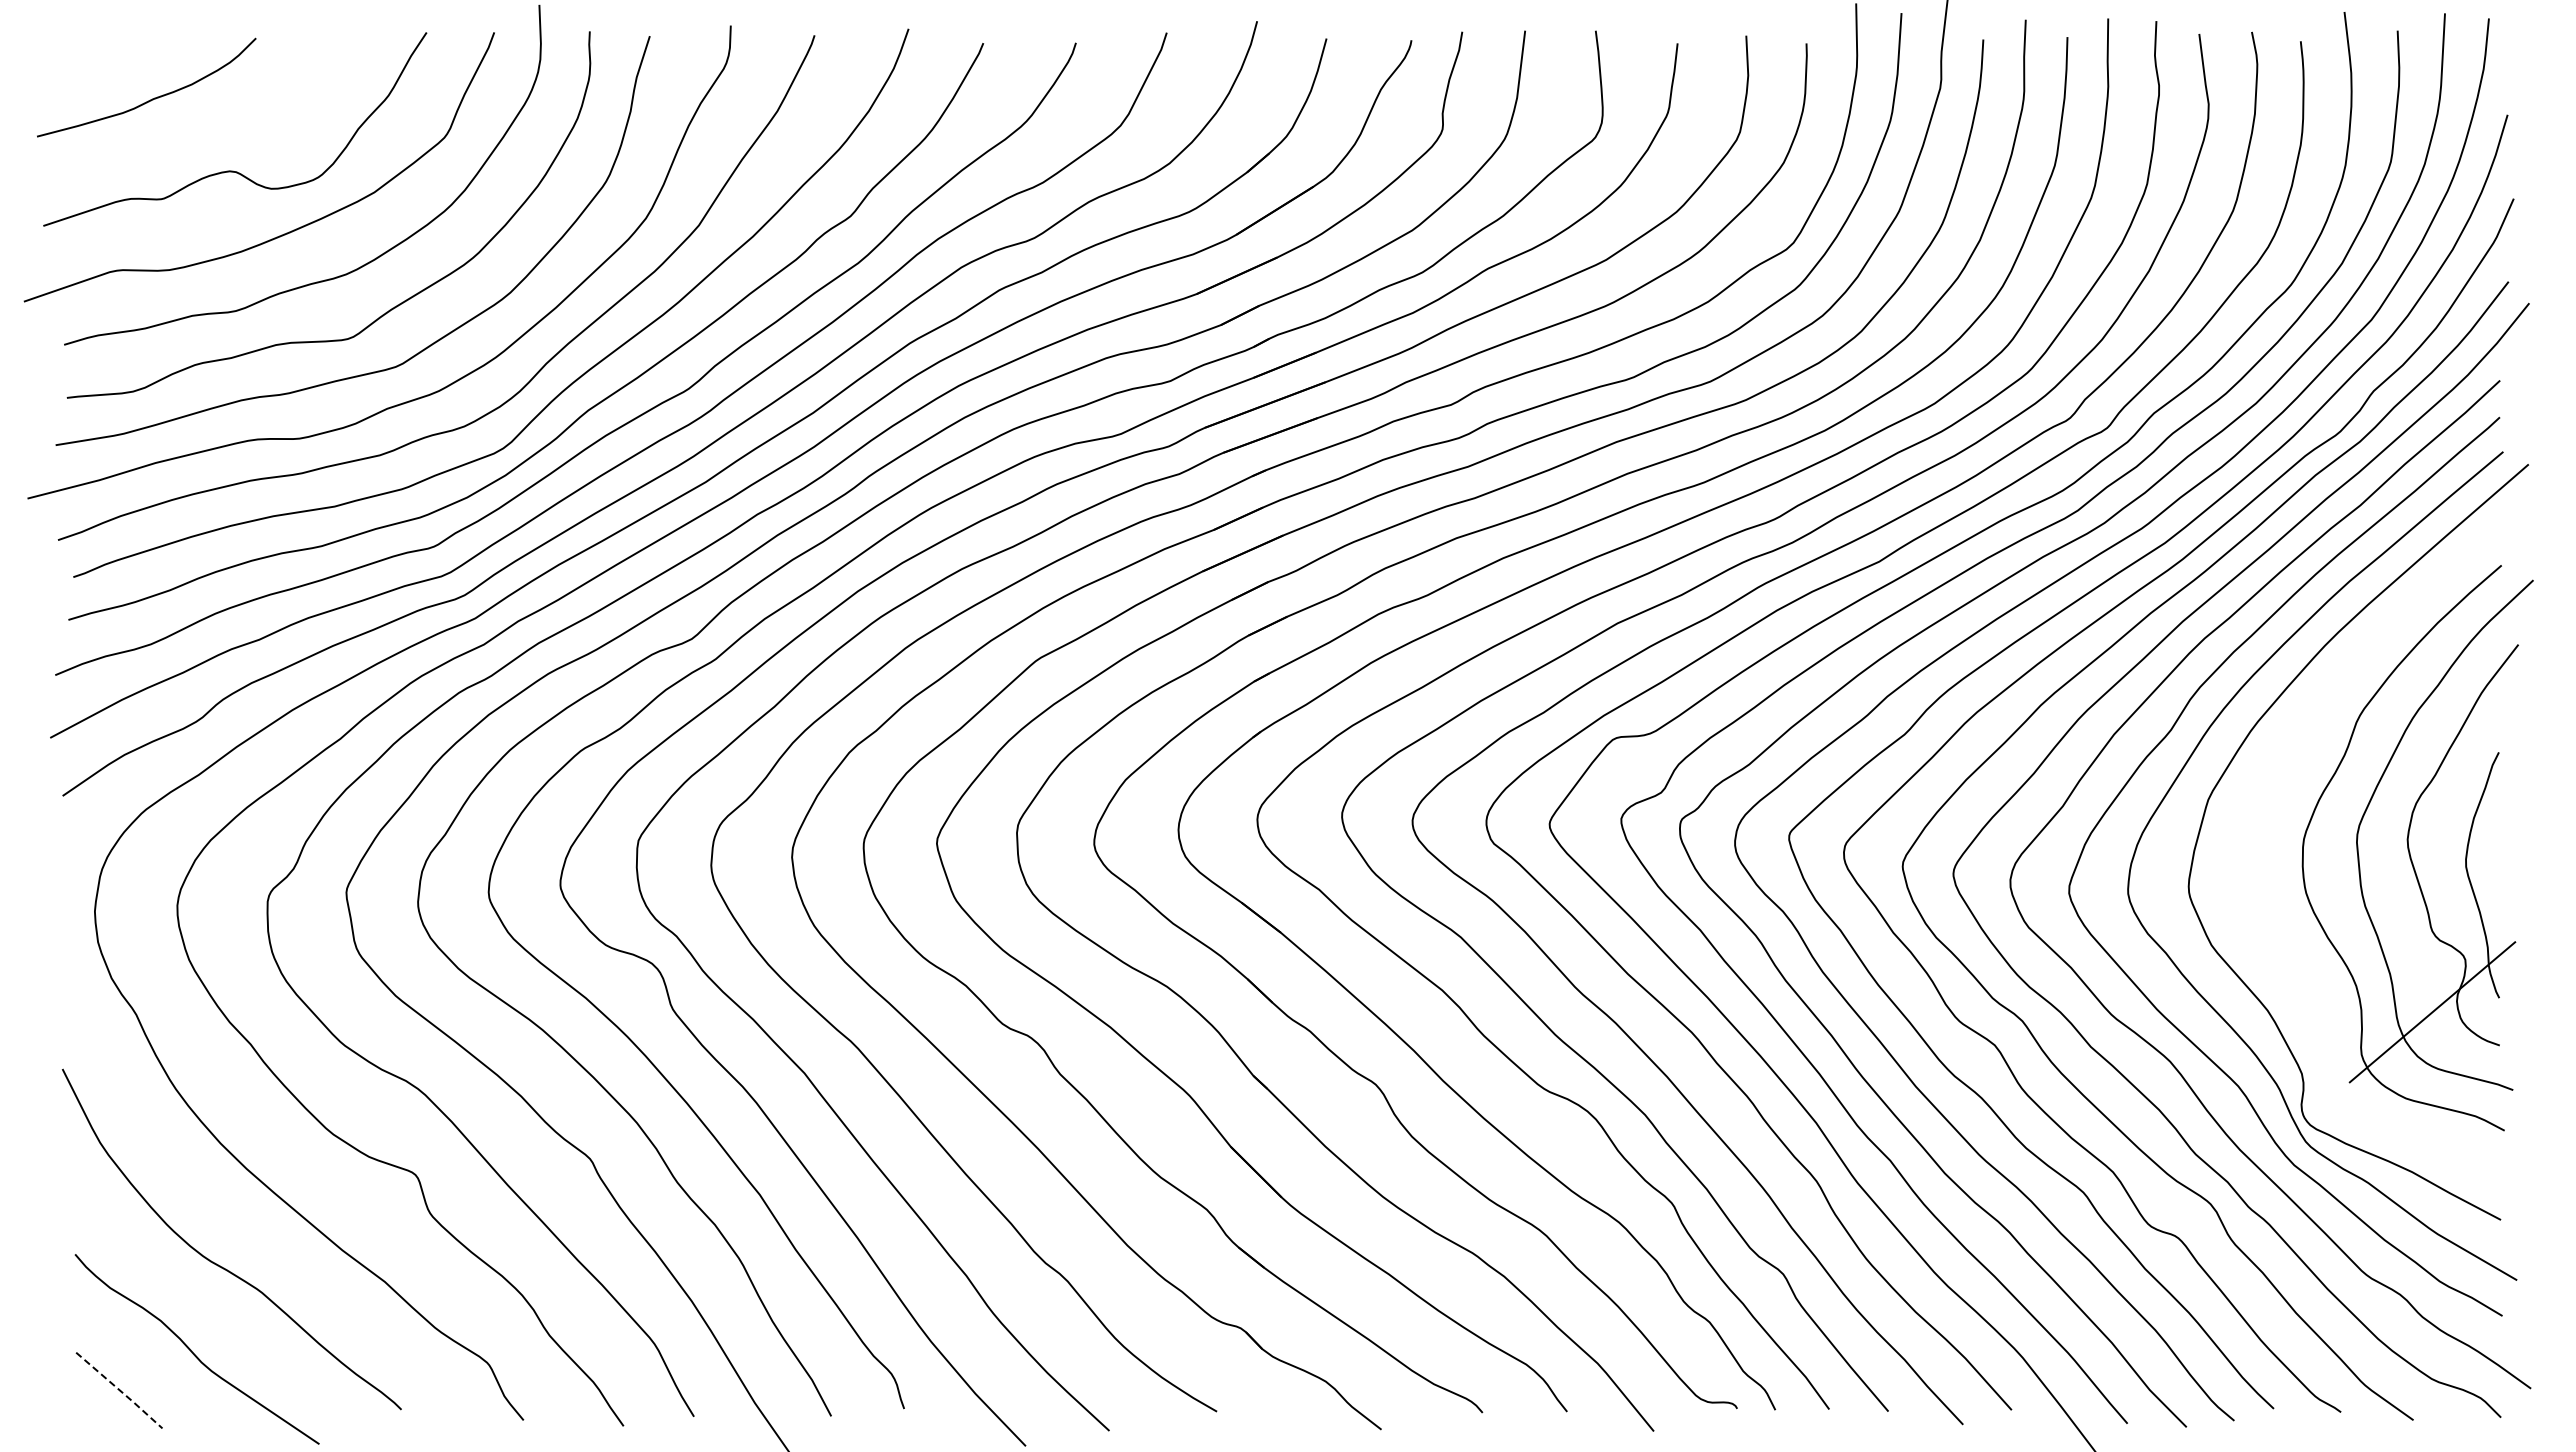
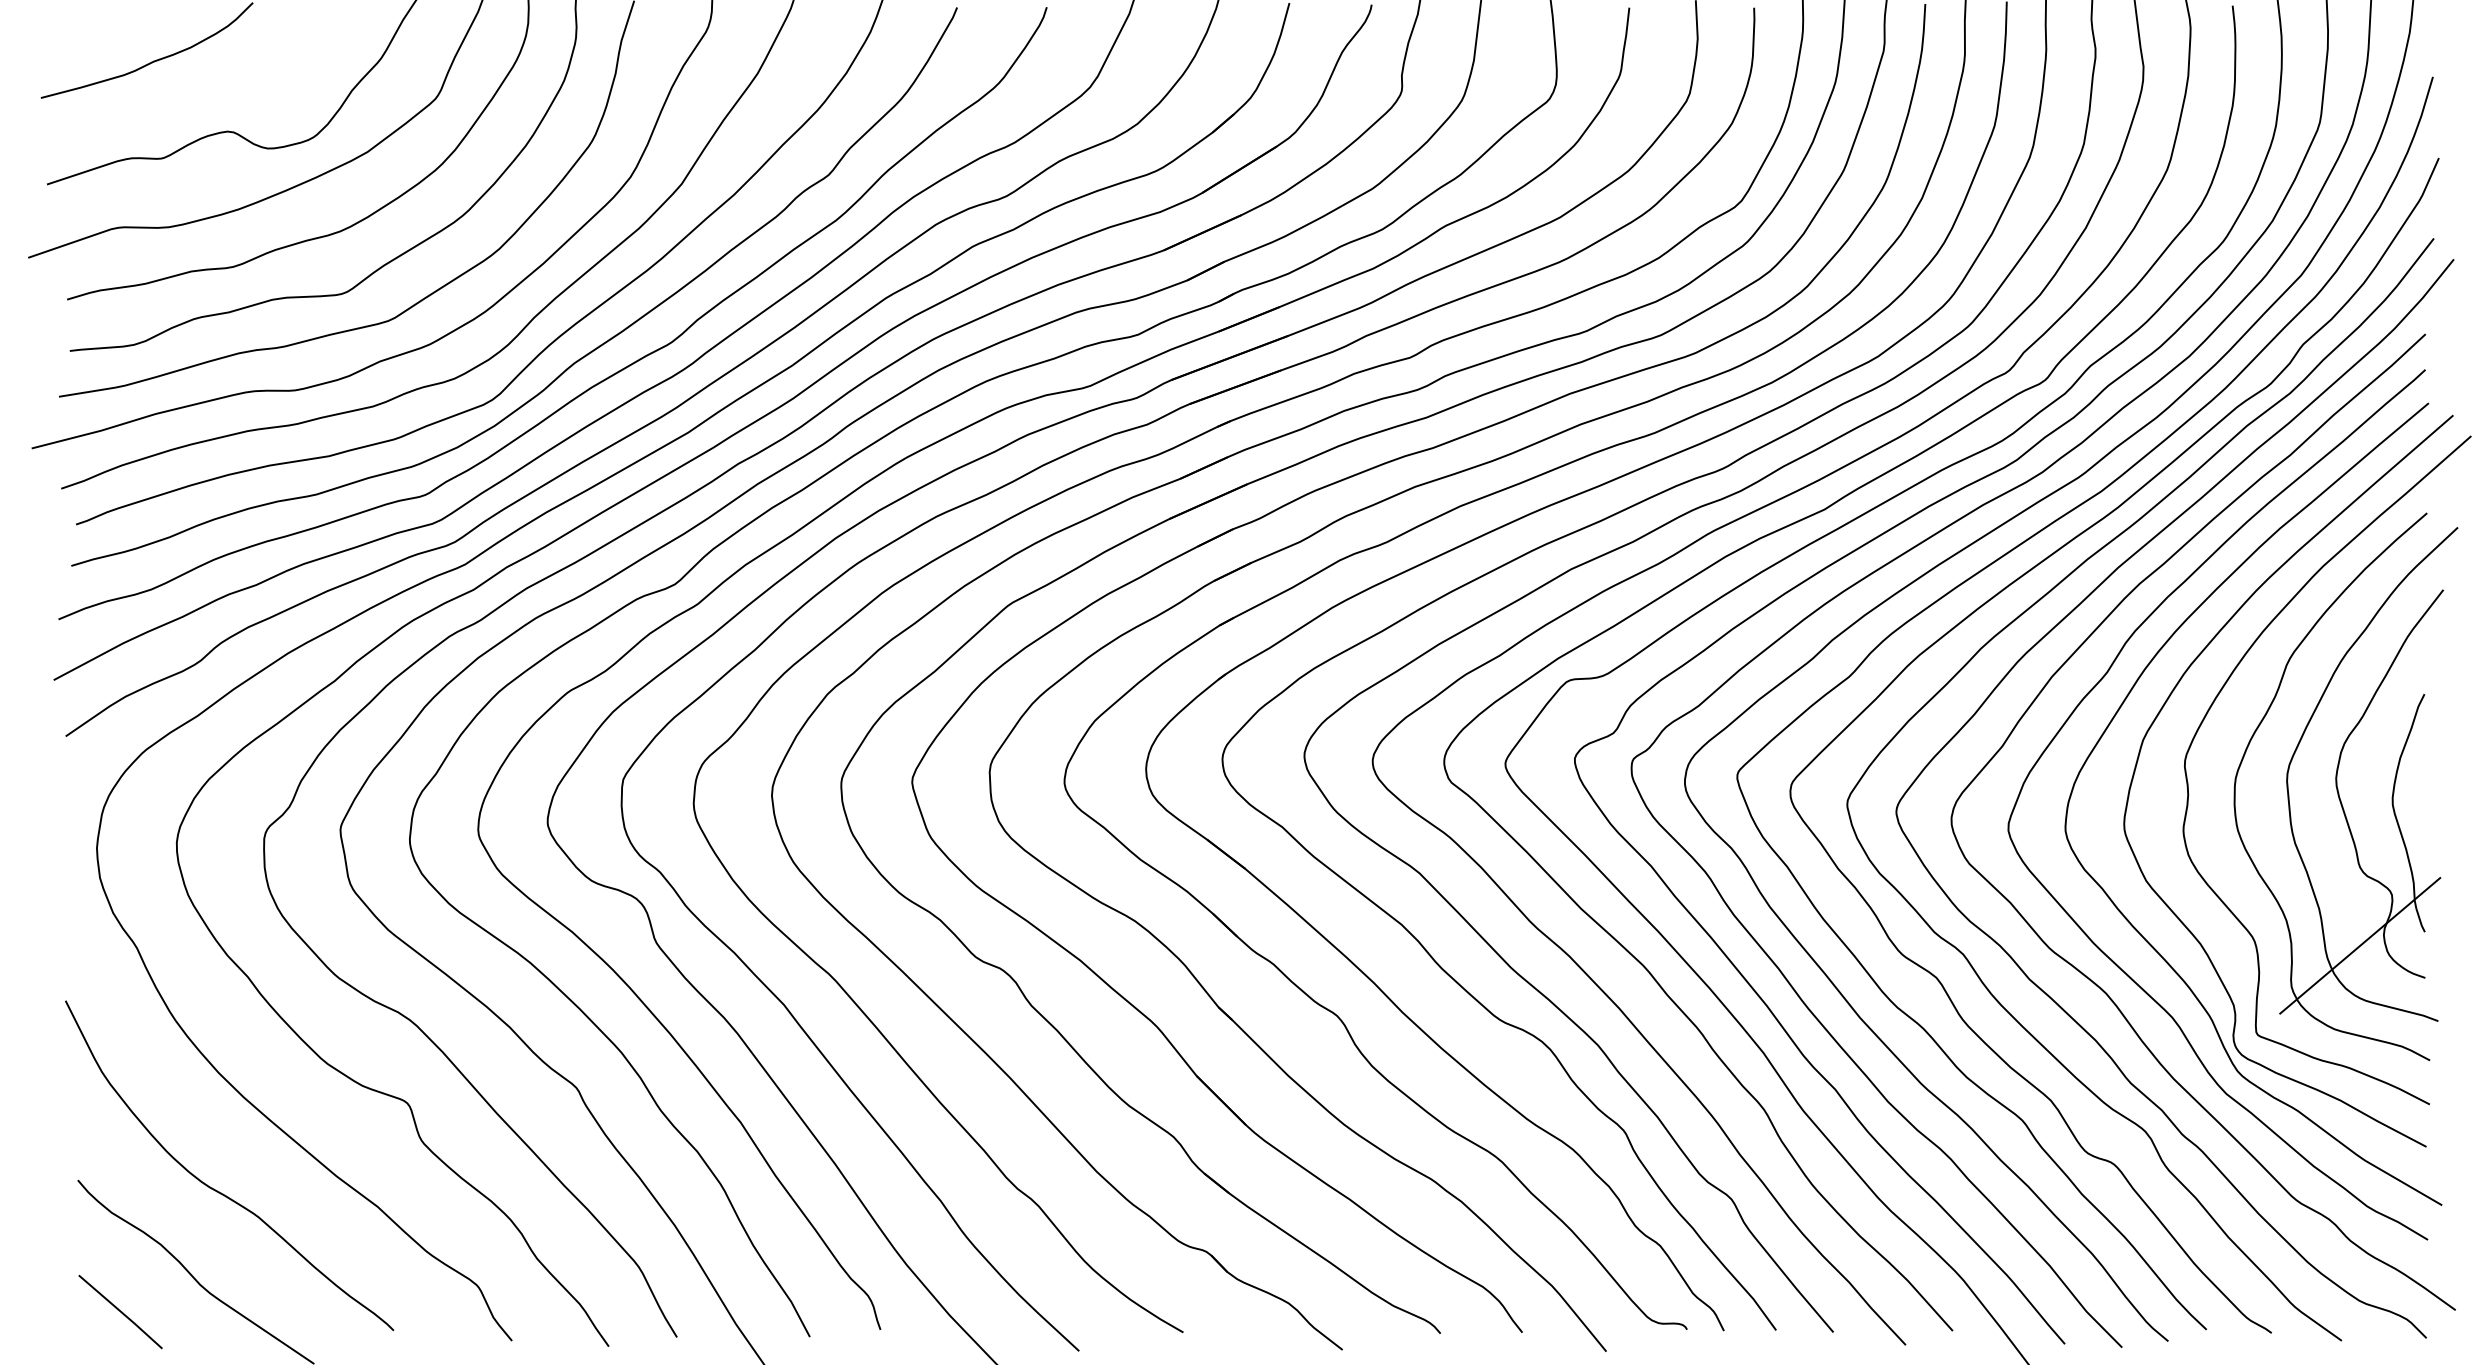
curve: (2282, 760) -> (2214, 702), added
line: (120, 1390) -> (121, 1312), dashed -> solid

